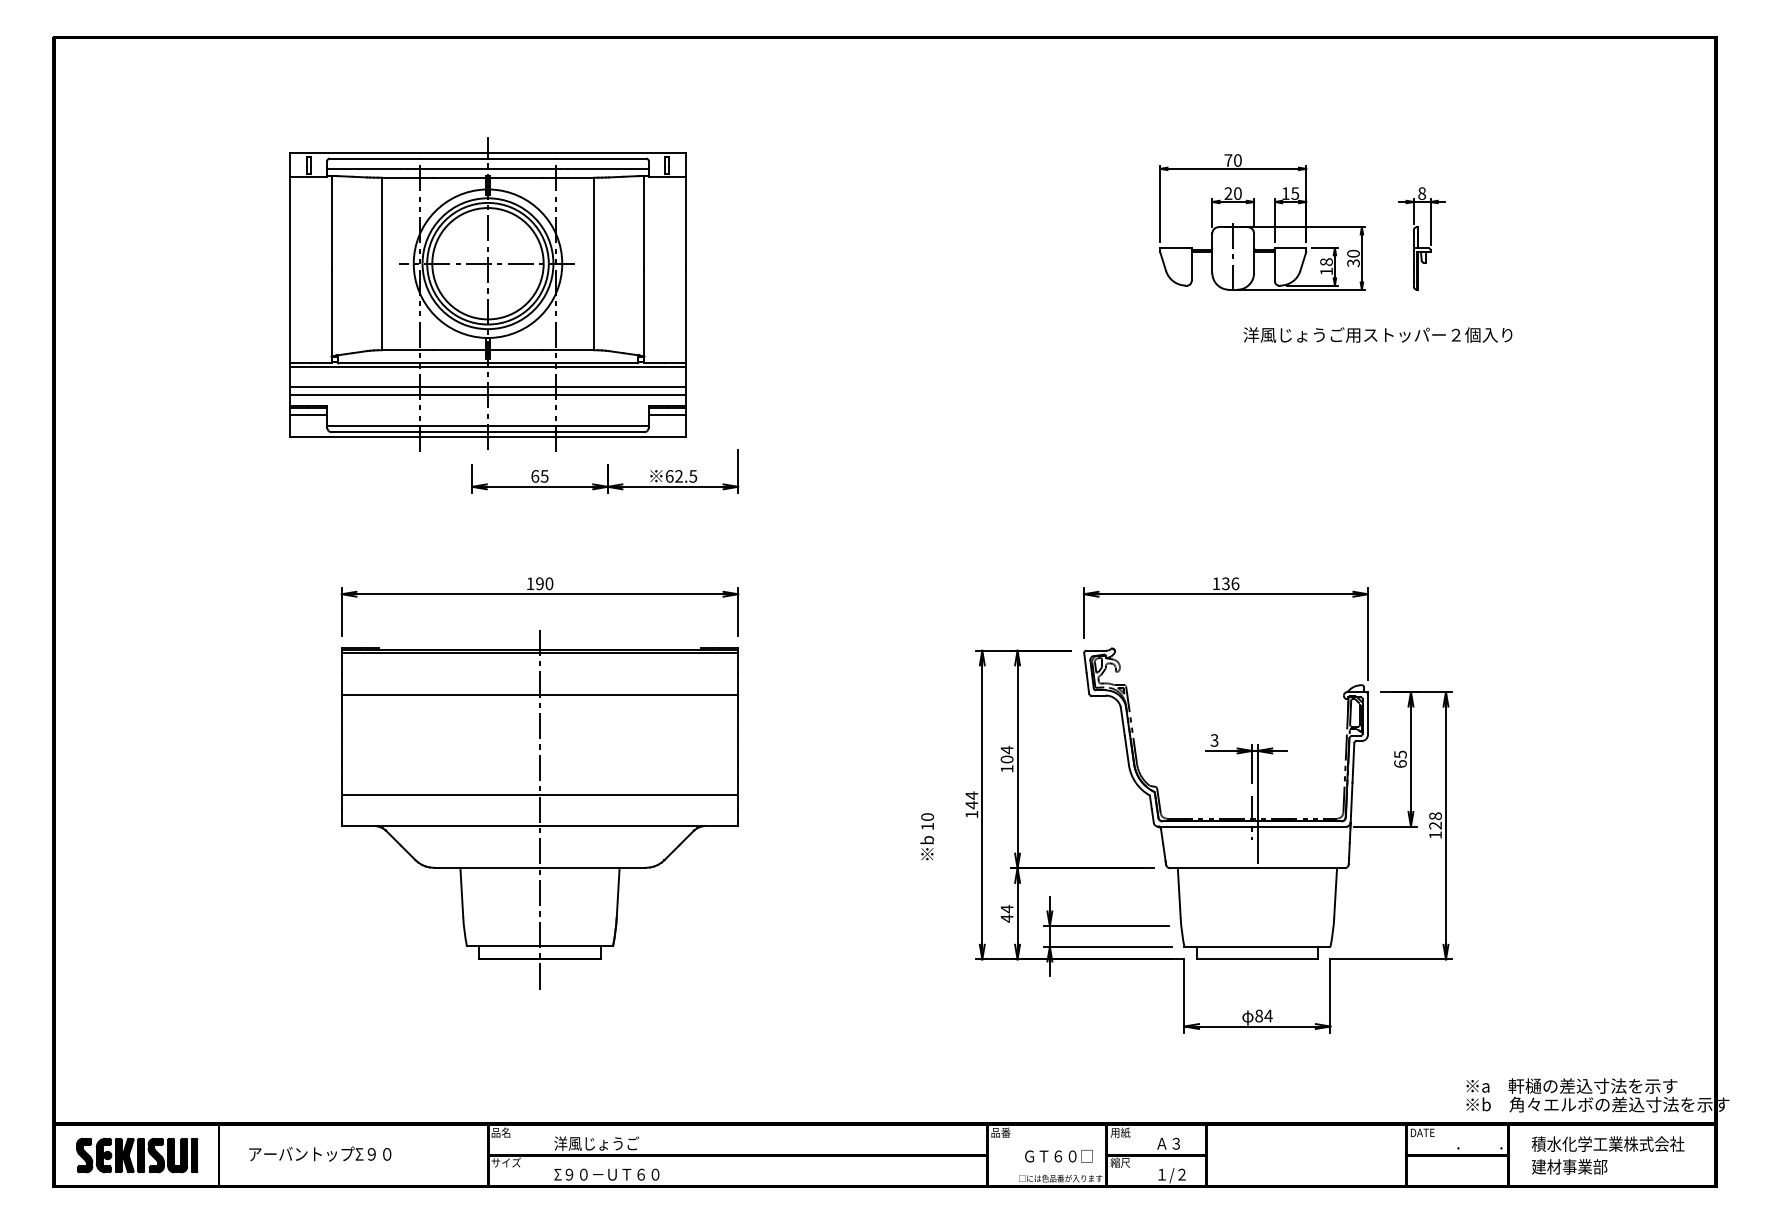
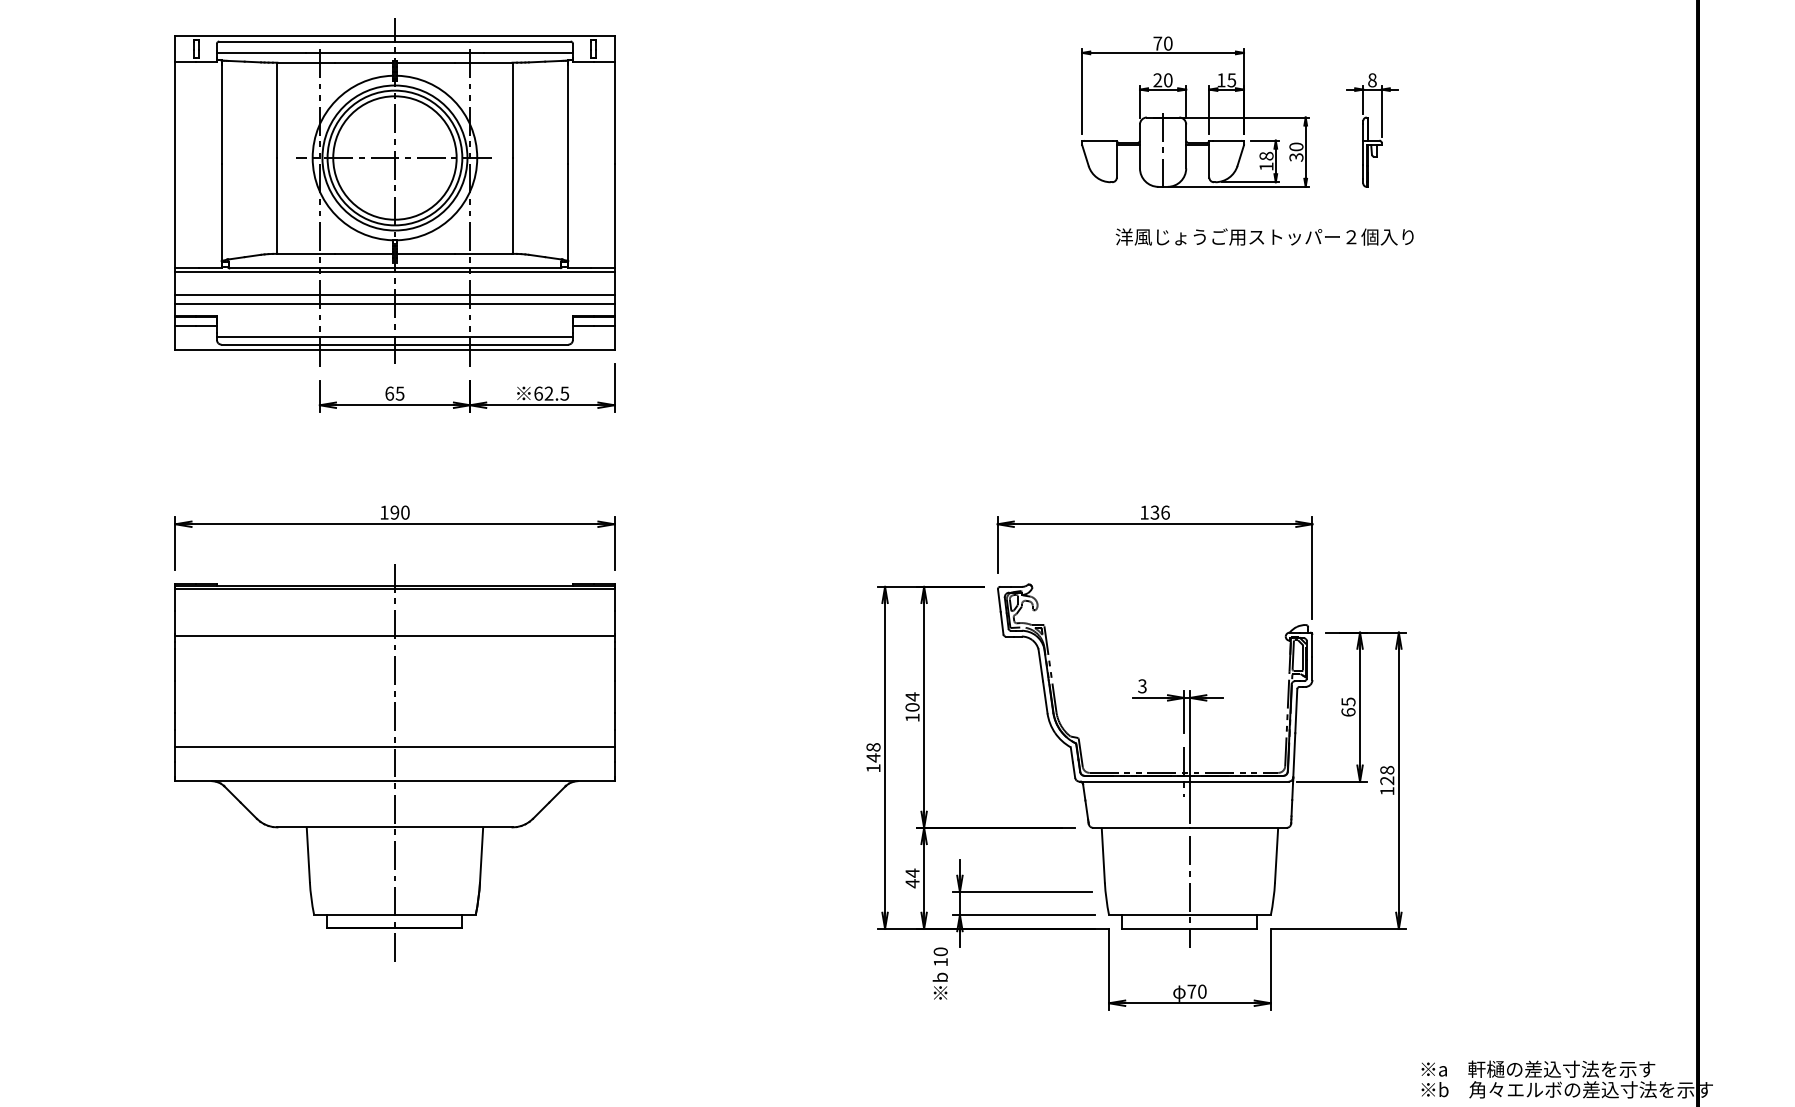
part: (487, 294) -> (394, 192), moved
text: (1377, 334) -> (1264, 236), moved
text: (971, 795) -> (873, 747), 144 -> 148
text: (926, 836) -> (939, 973), moved
line: (1257, 925) -> (1190, 891), added
text: (1263, 1015) -> (1196, 991), 84 -> 70

